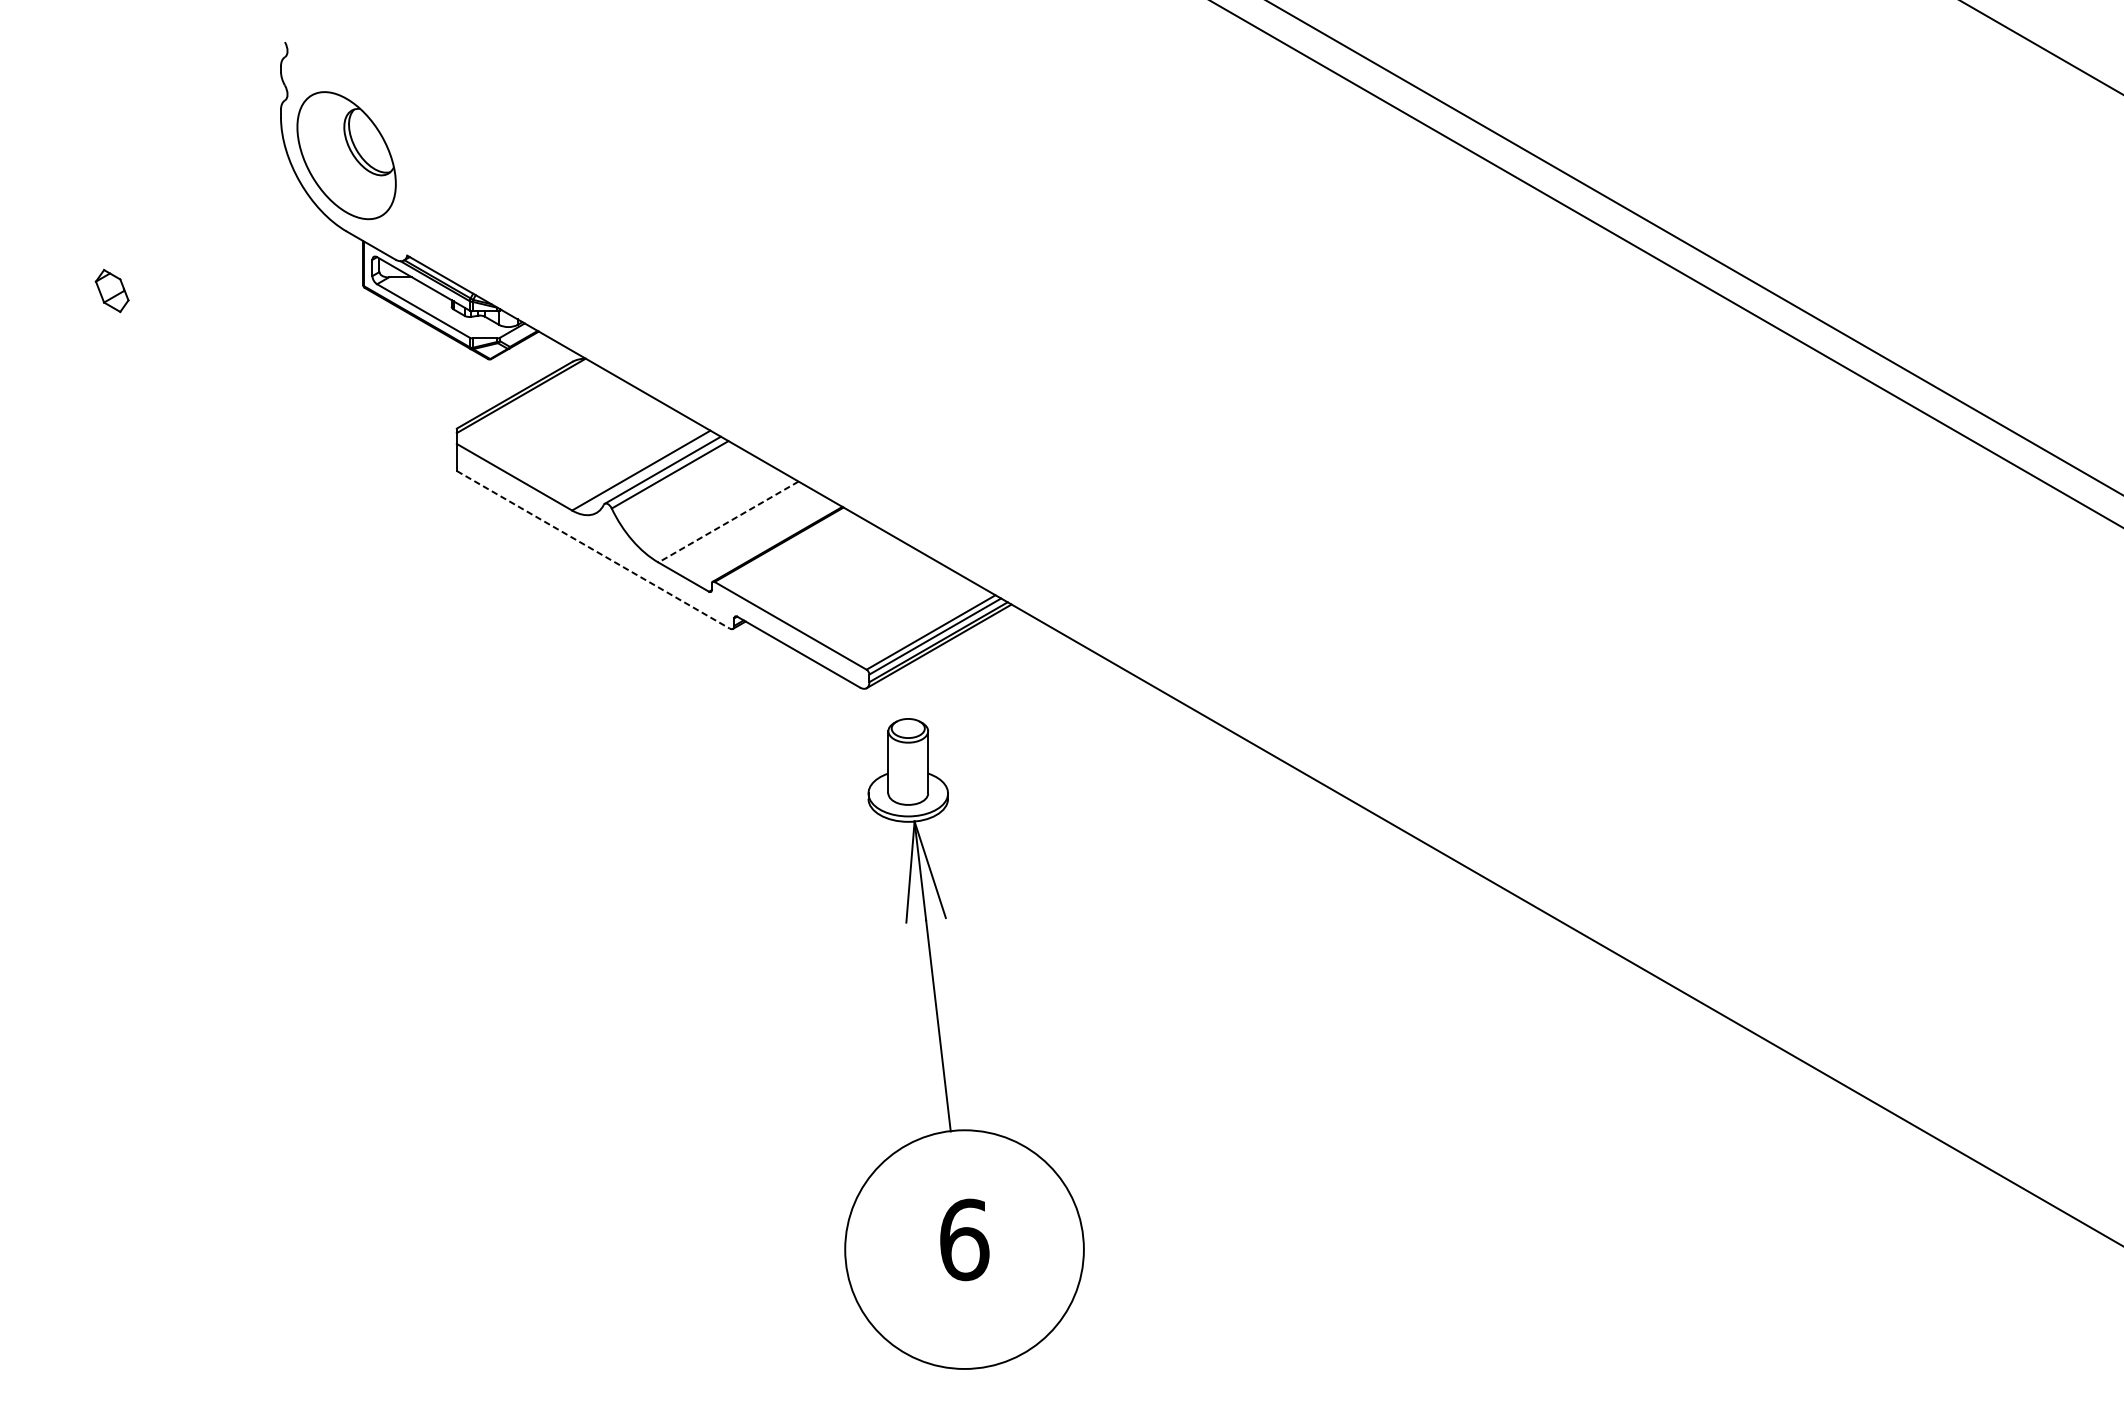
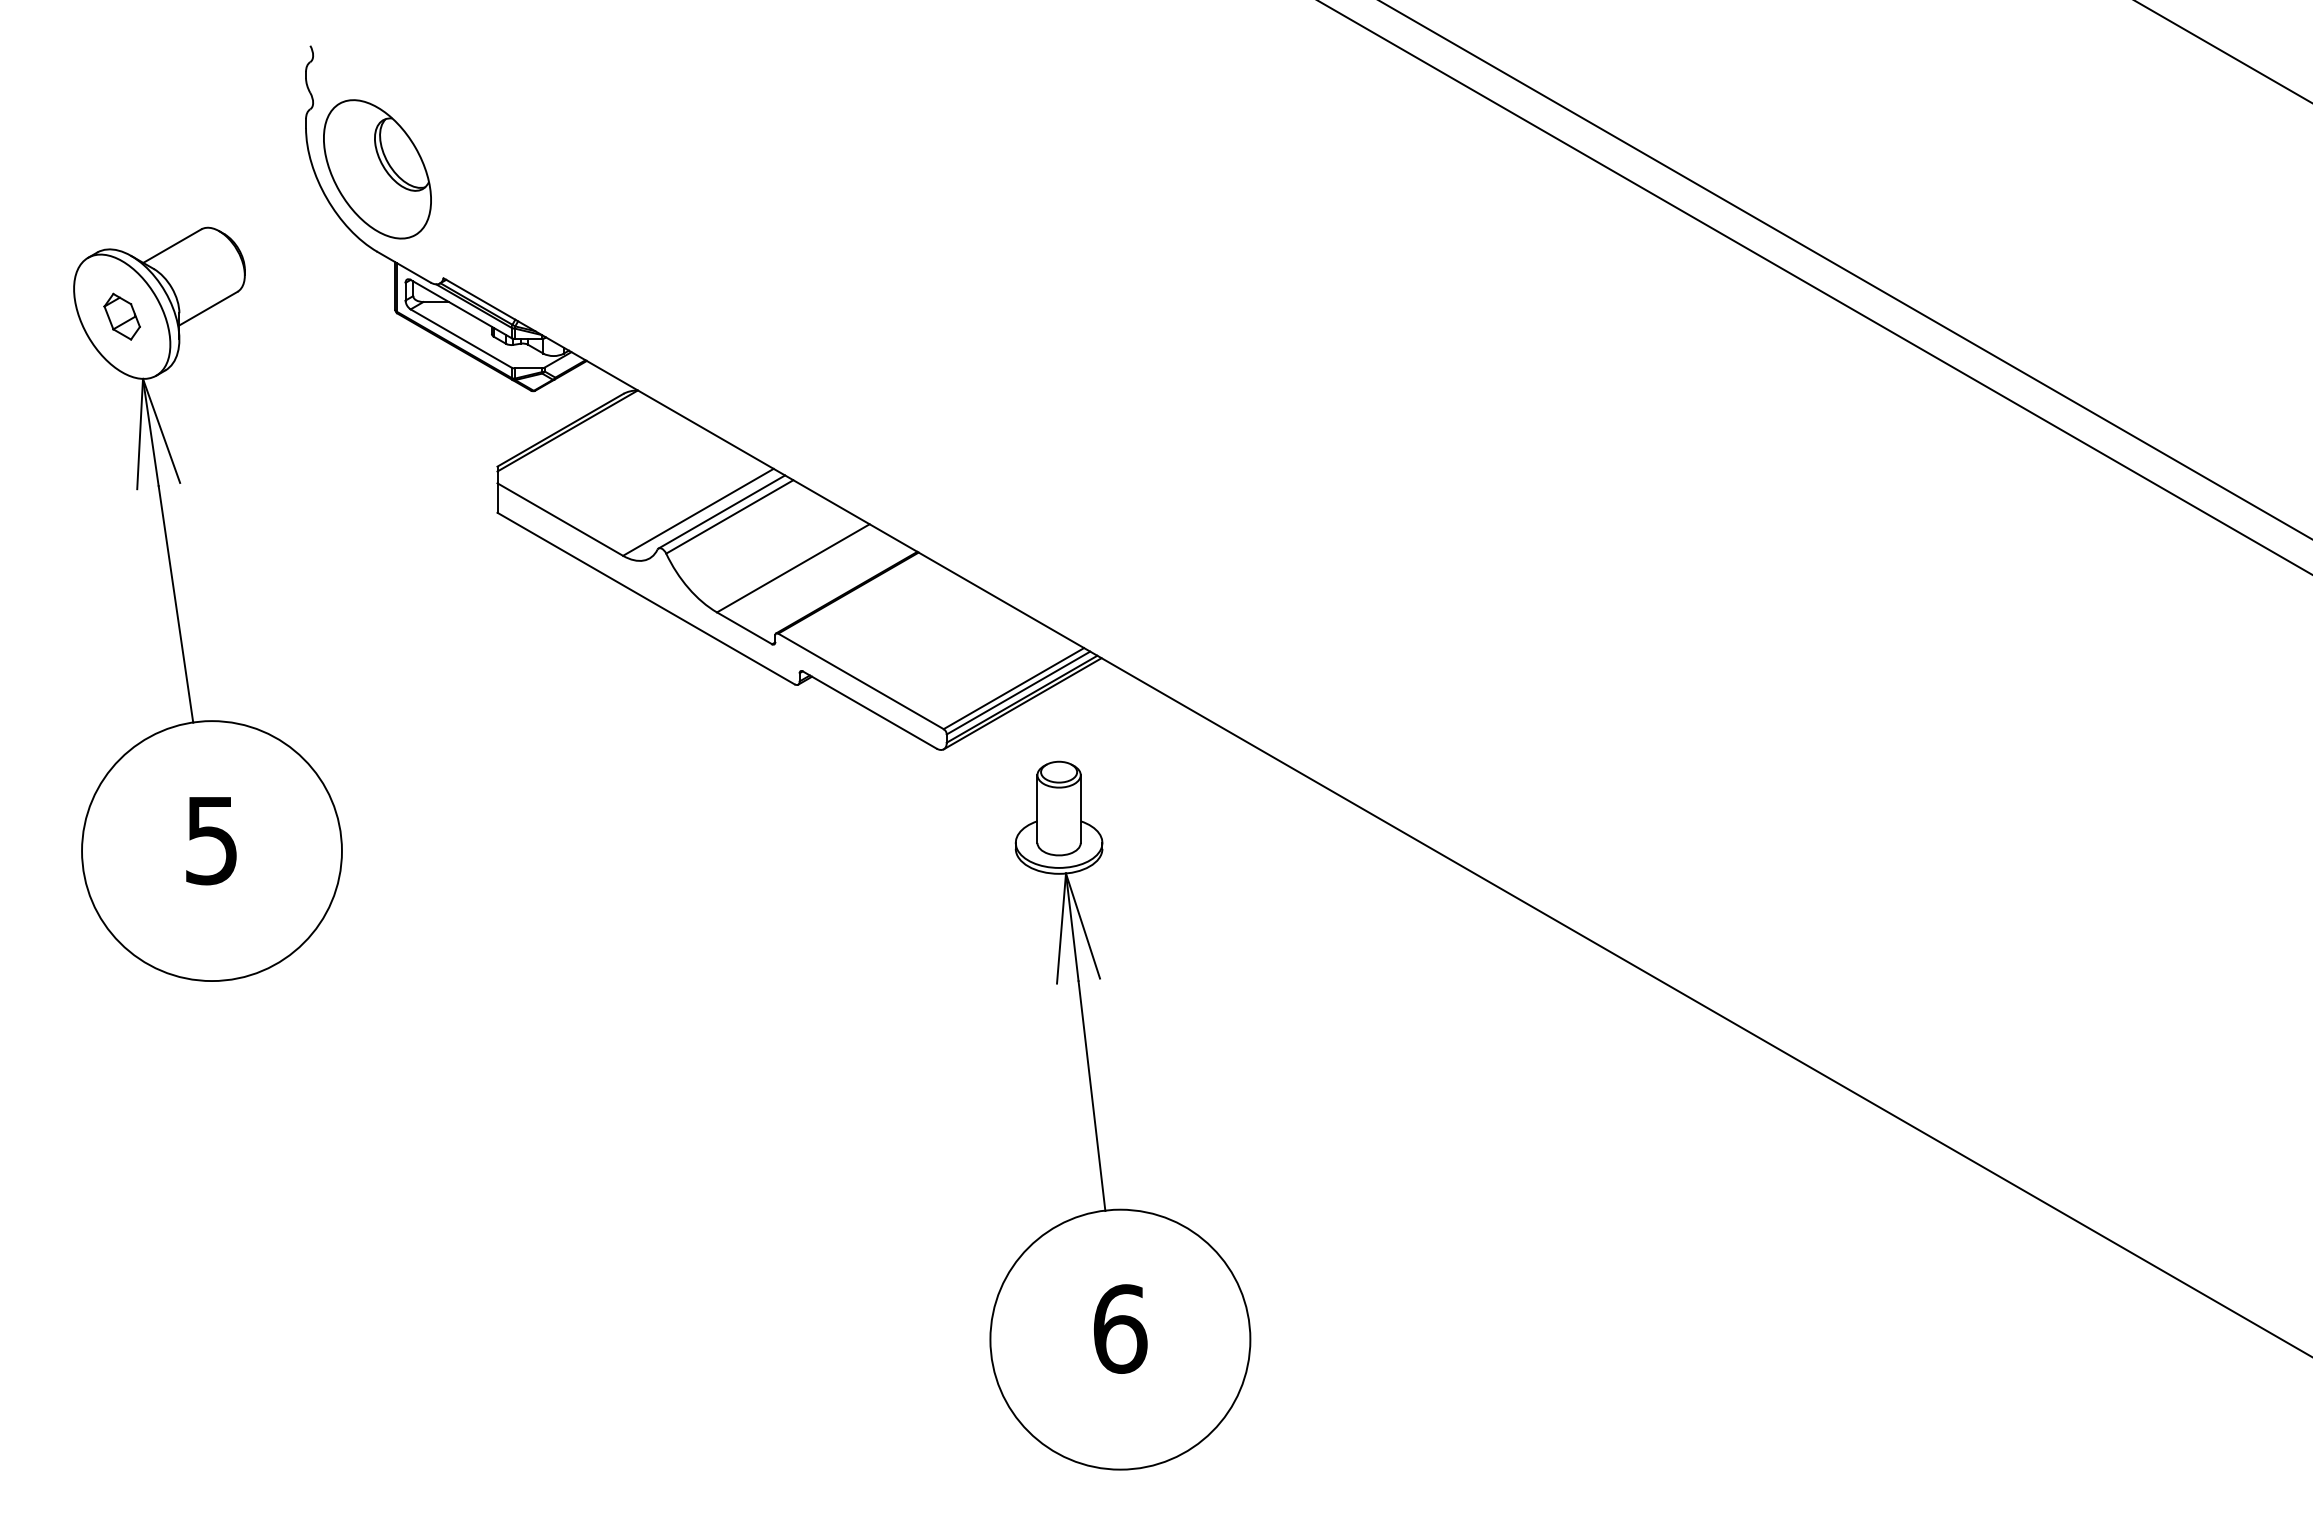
line: (727, 522) -> (792, 568), dashed -> solid
line: (593, 549) -> (646, 598), dashed -> solid
part: (162, 557) -> (177, 606), added
part: (941, 1043) -> (1095, 1115), moved

